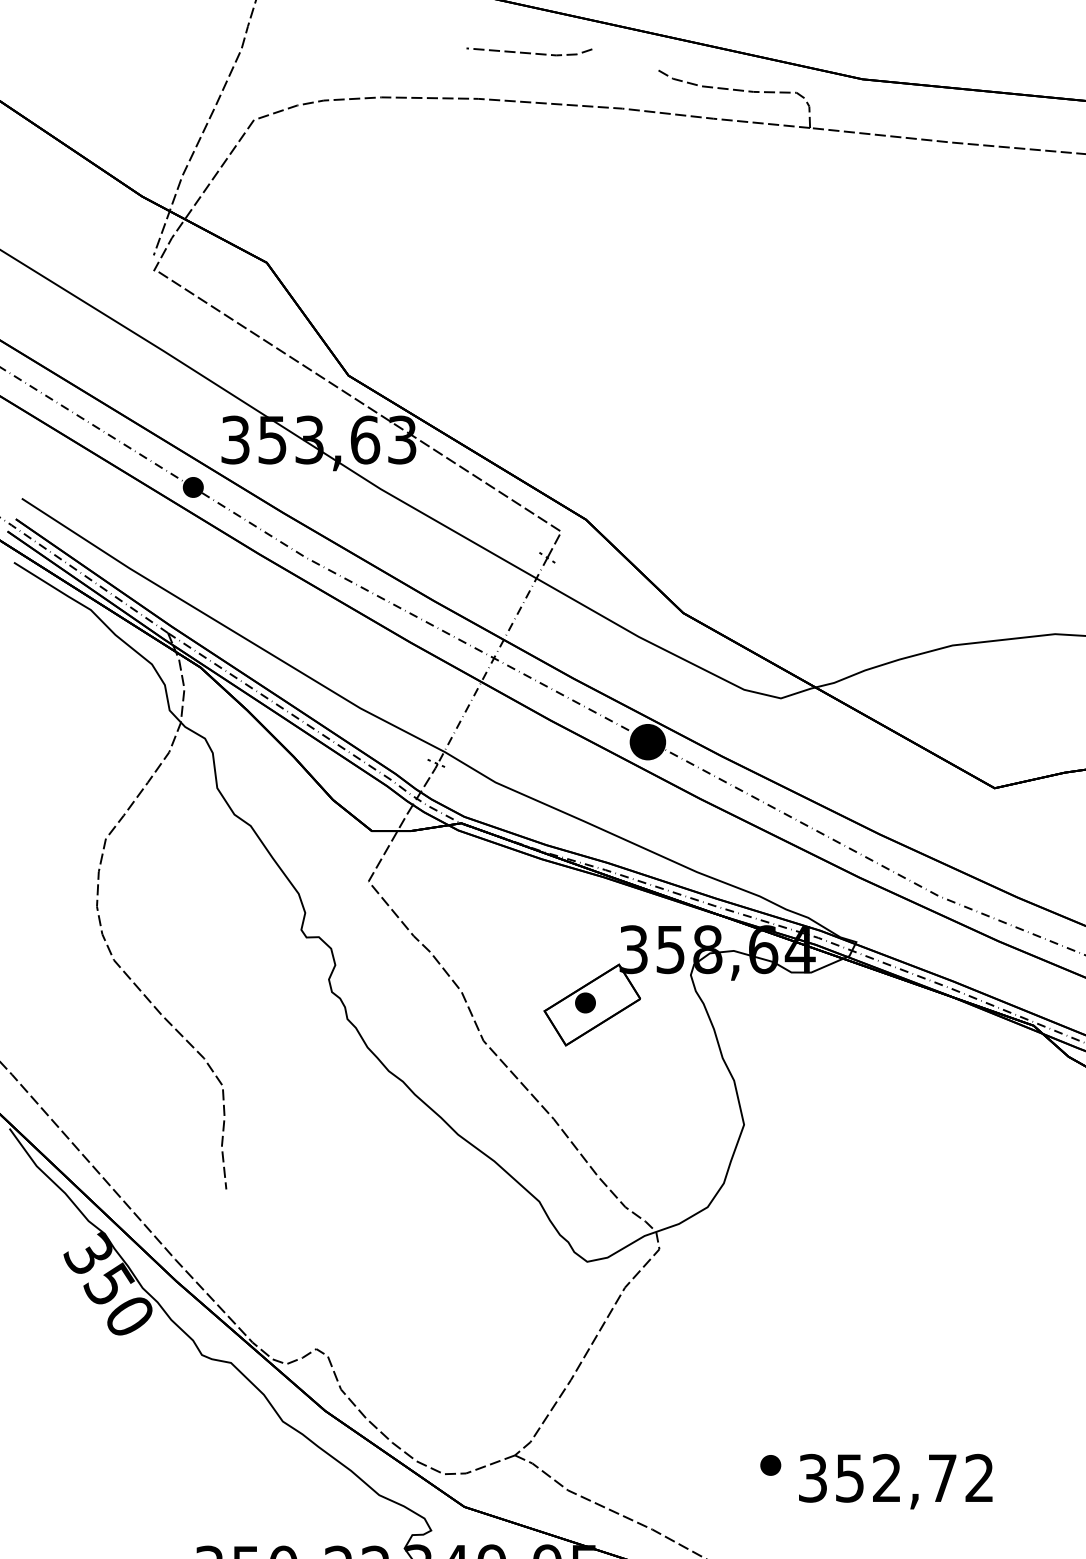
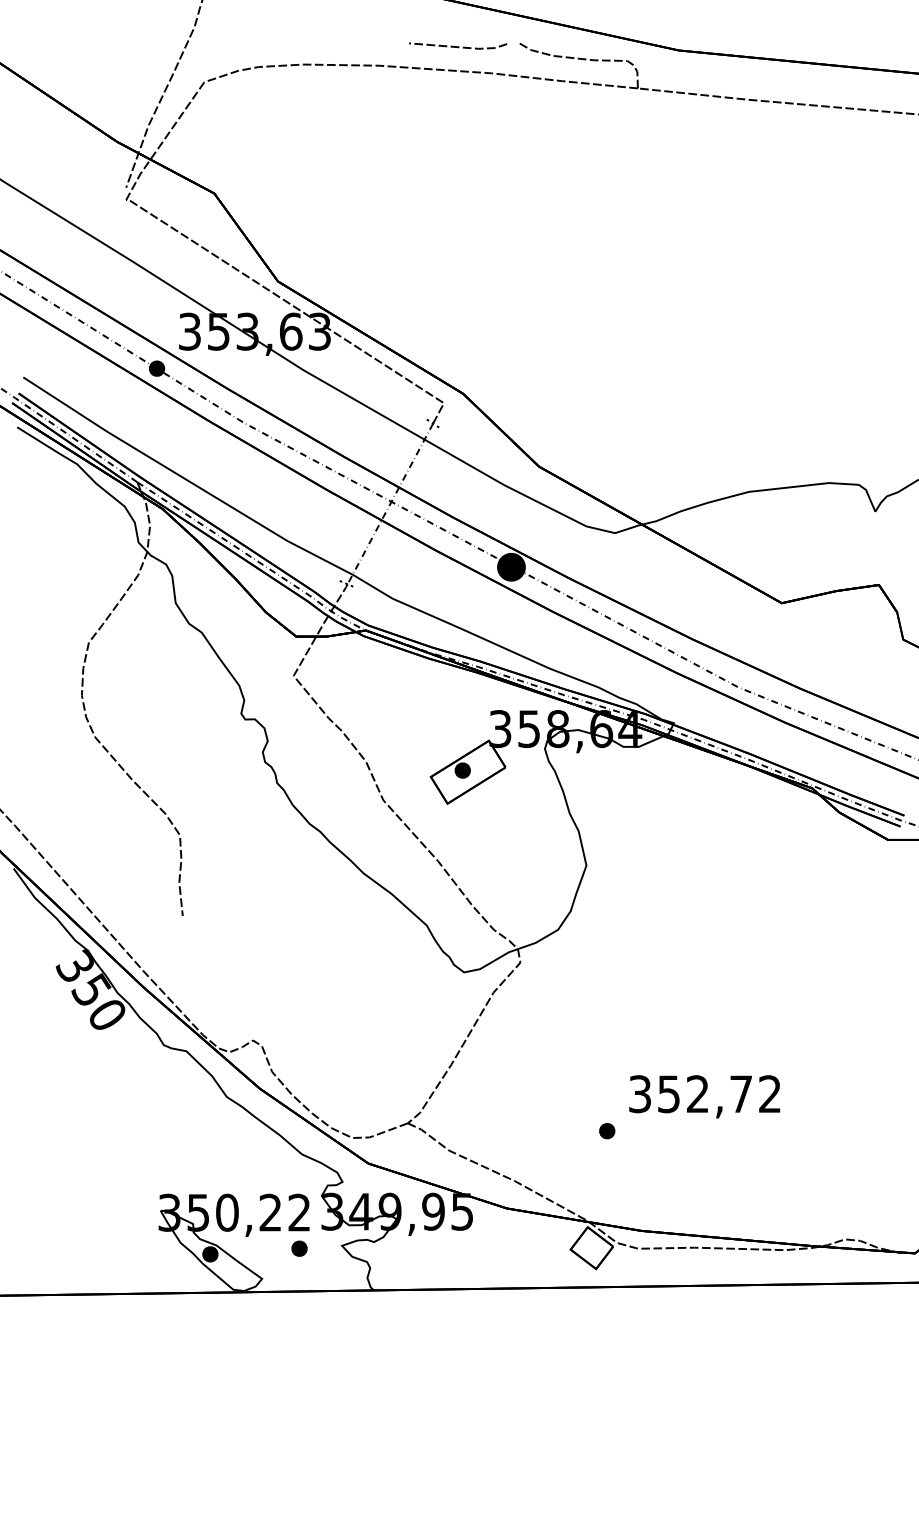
line: (529, 52) -> (458, 46), moved
text: (895, 1481) -> (704, 1096), moved

